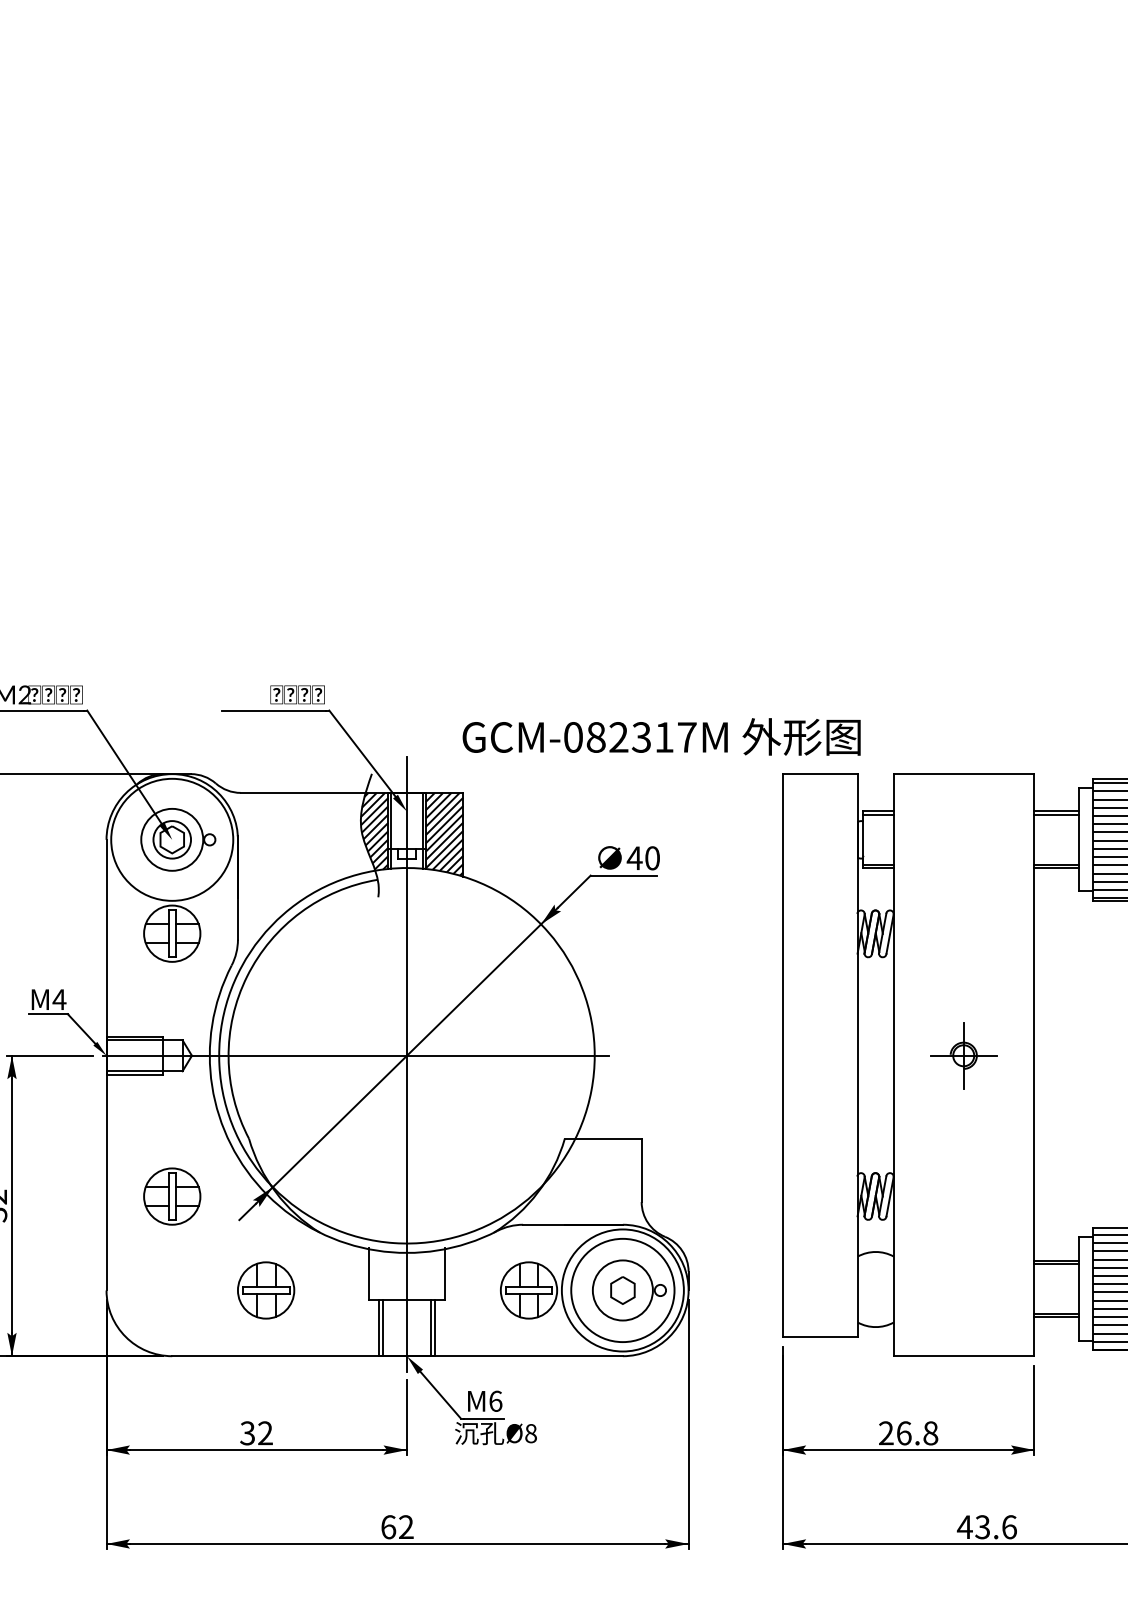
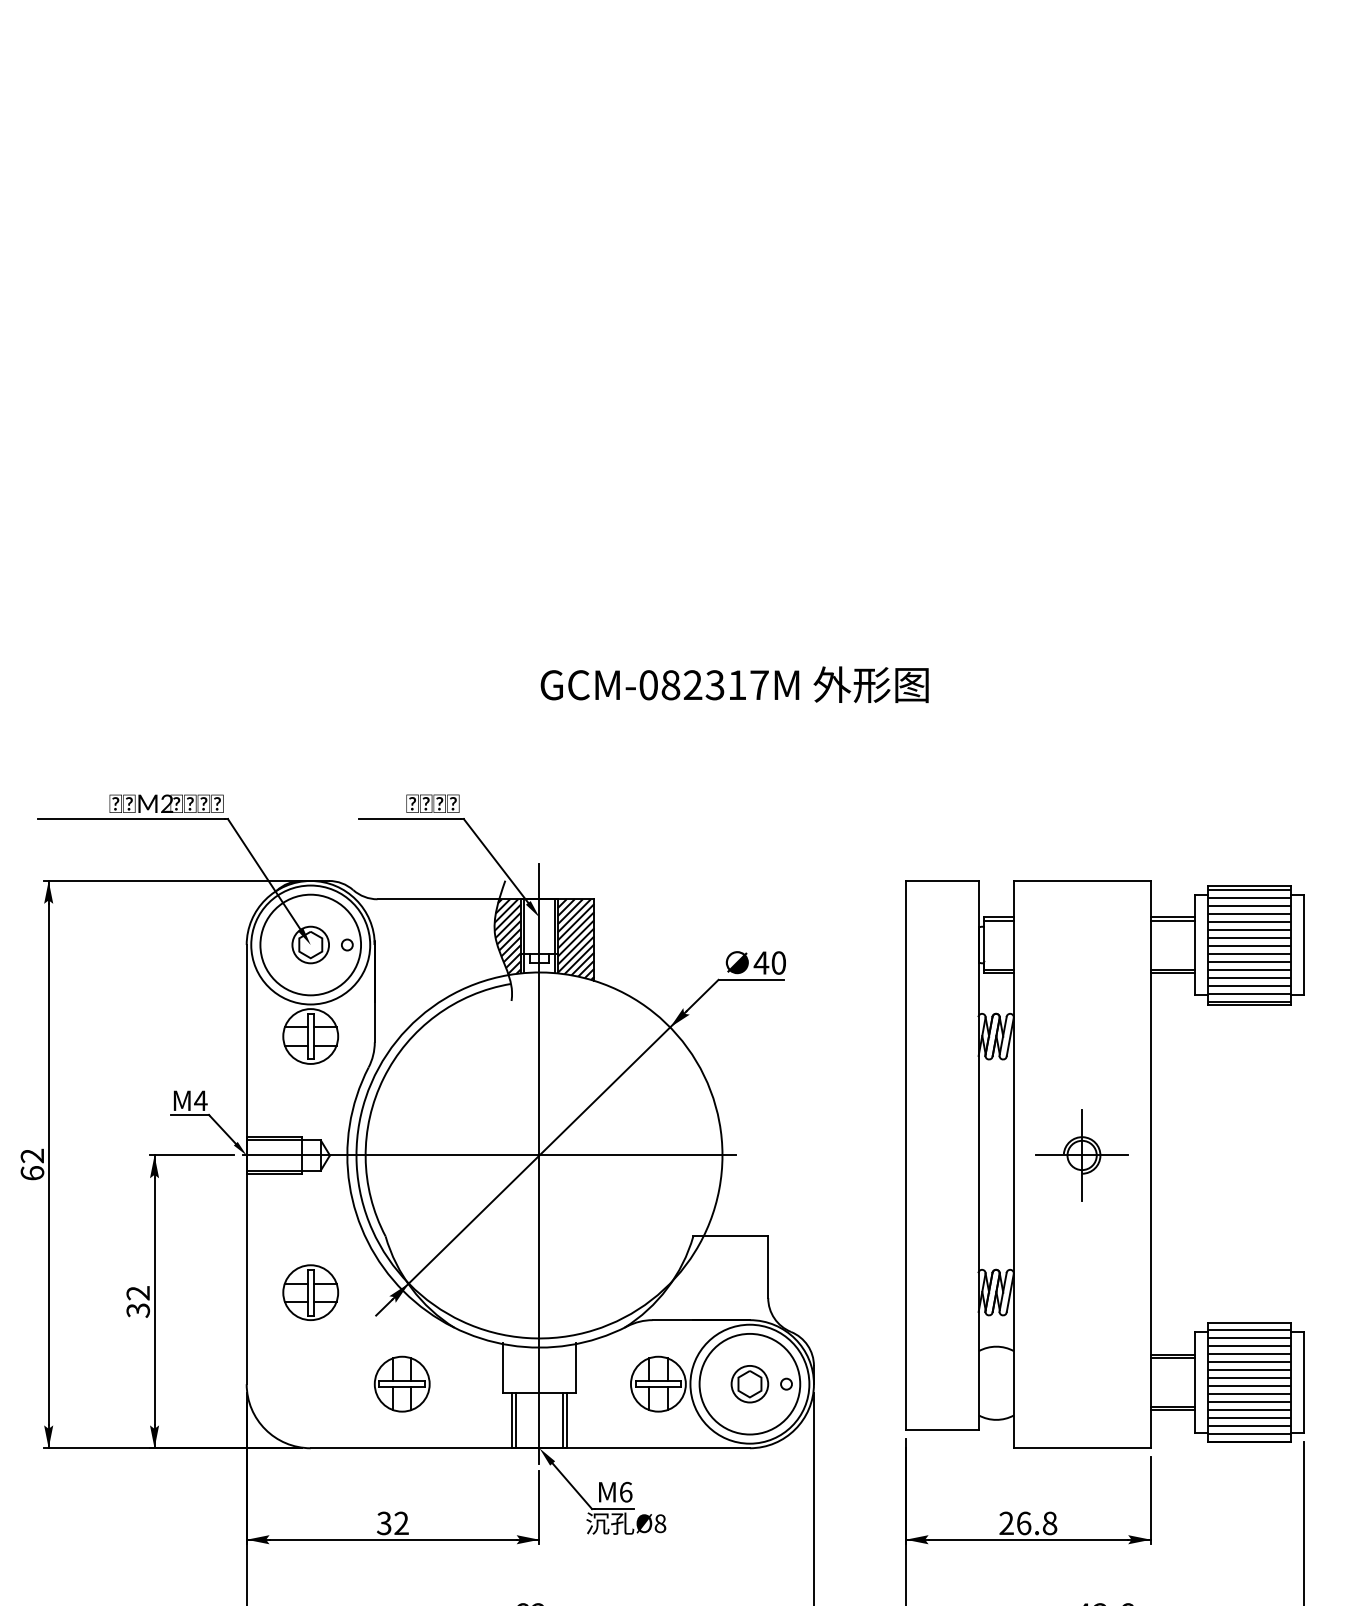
text: (661, 736) -> (734, 684), moved
circle: (171, 839) -> (310, 944), size x1.67
part: (963, 1055) -> (1081, 1155), size x1.43
circle: (622, 1289) -> (749, 1383), size x0.62

